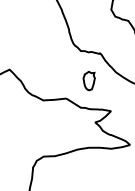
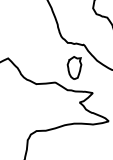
part: (89, 80) -> (74, 67), size x1.43

